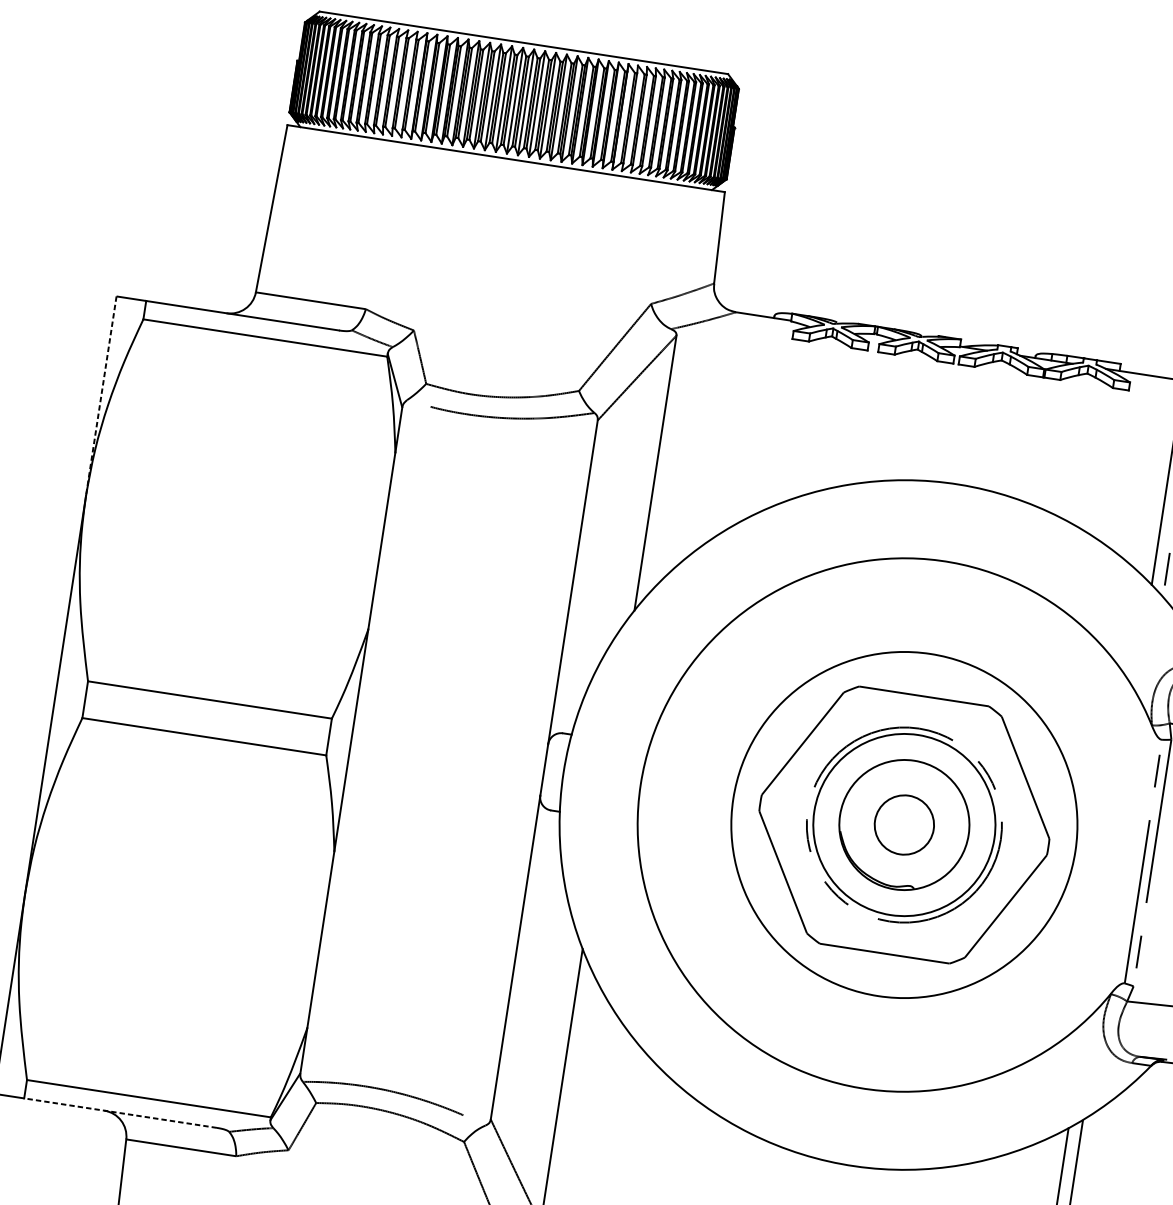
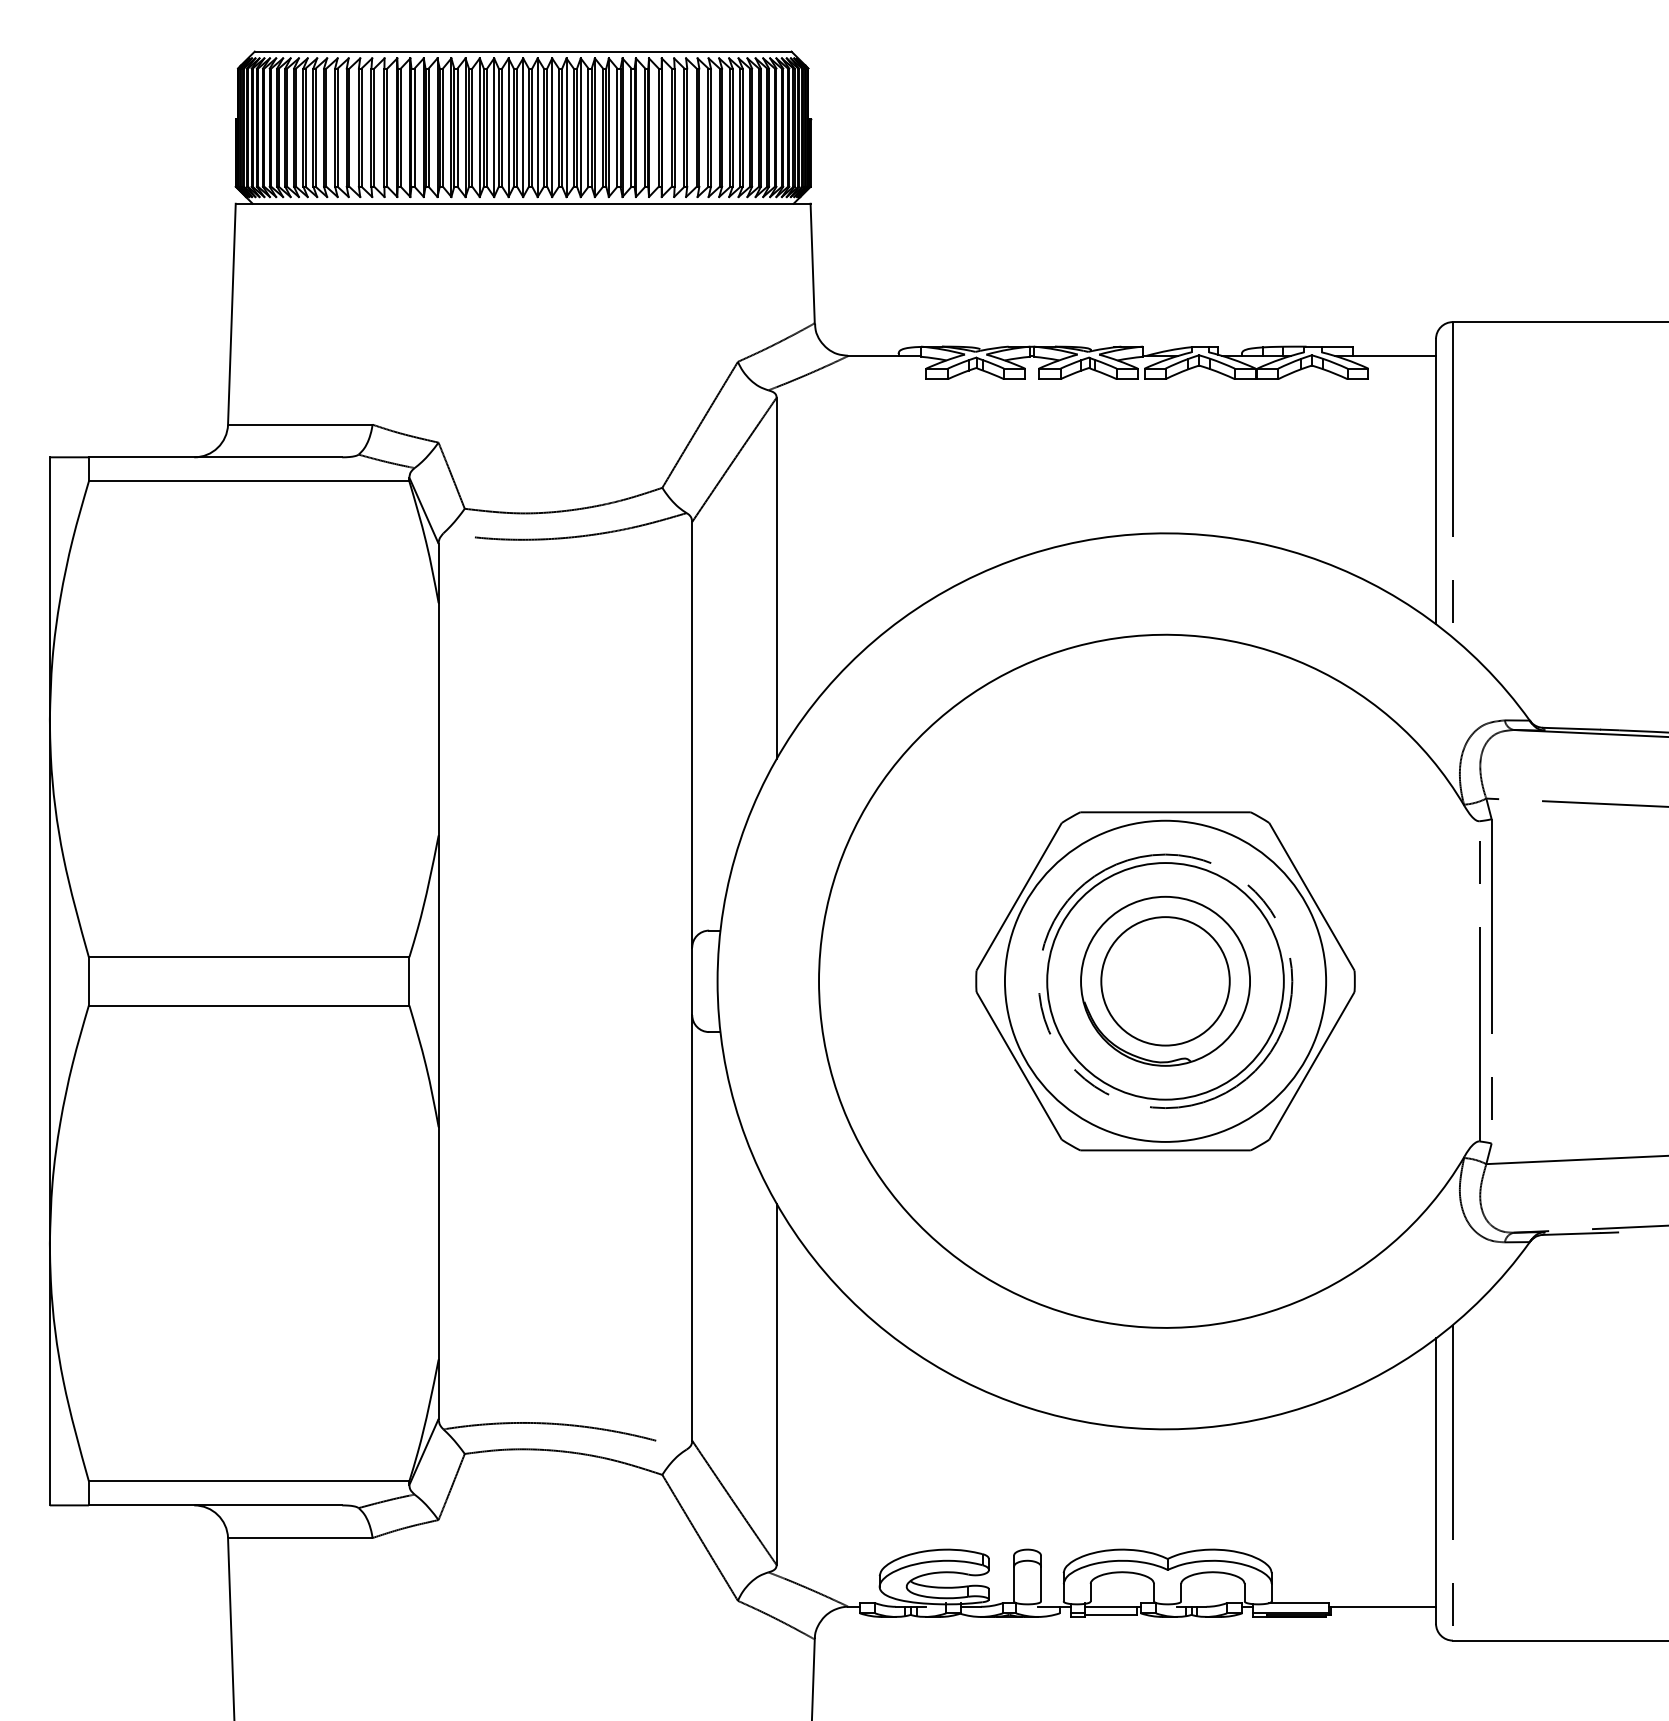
line: (100, 396) -> (49, 588), dashed -> solid
circle: (904, 824) -> (1165, 980), size x0.71
circle: (904, 825) -> (1165, 981), size x1.67
line: (120, 1113) -> (215, 1505), dashed -> solid

